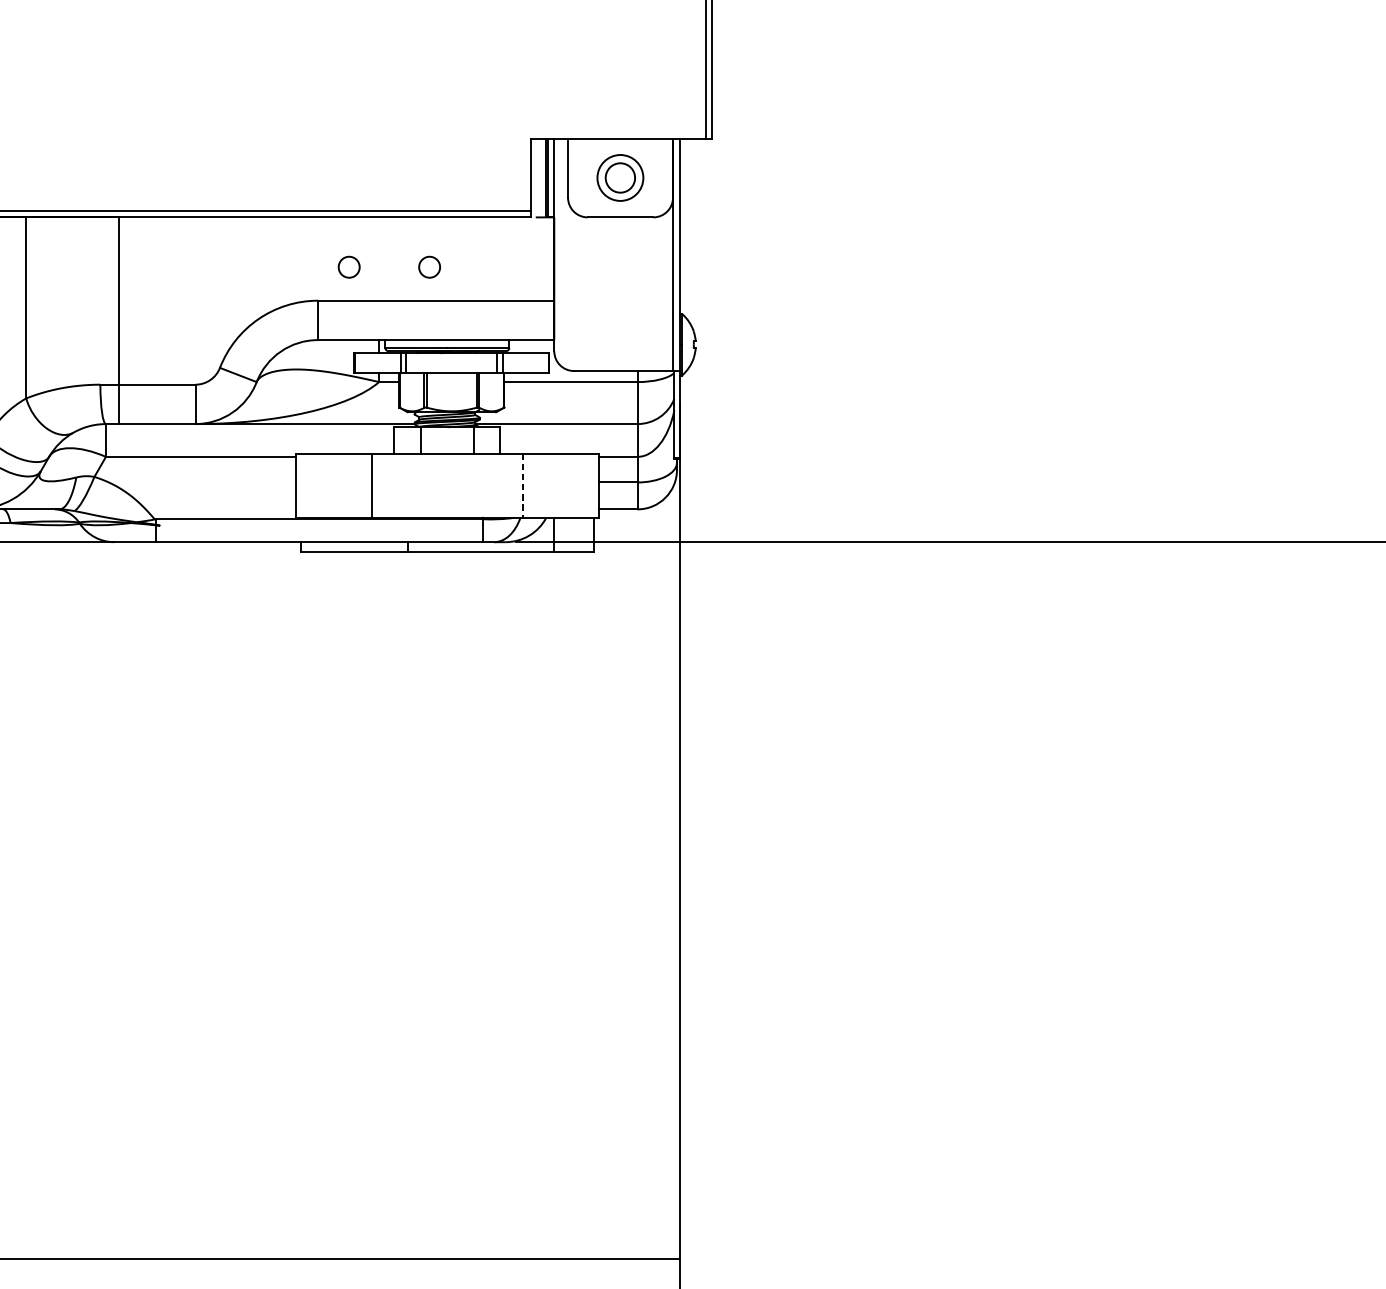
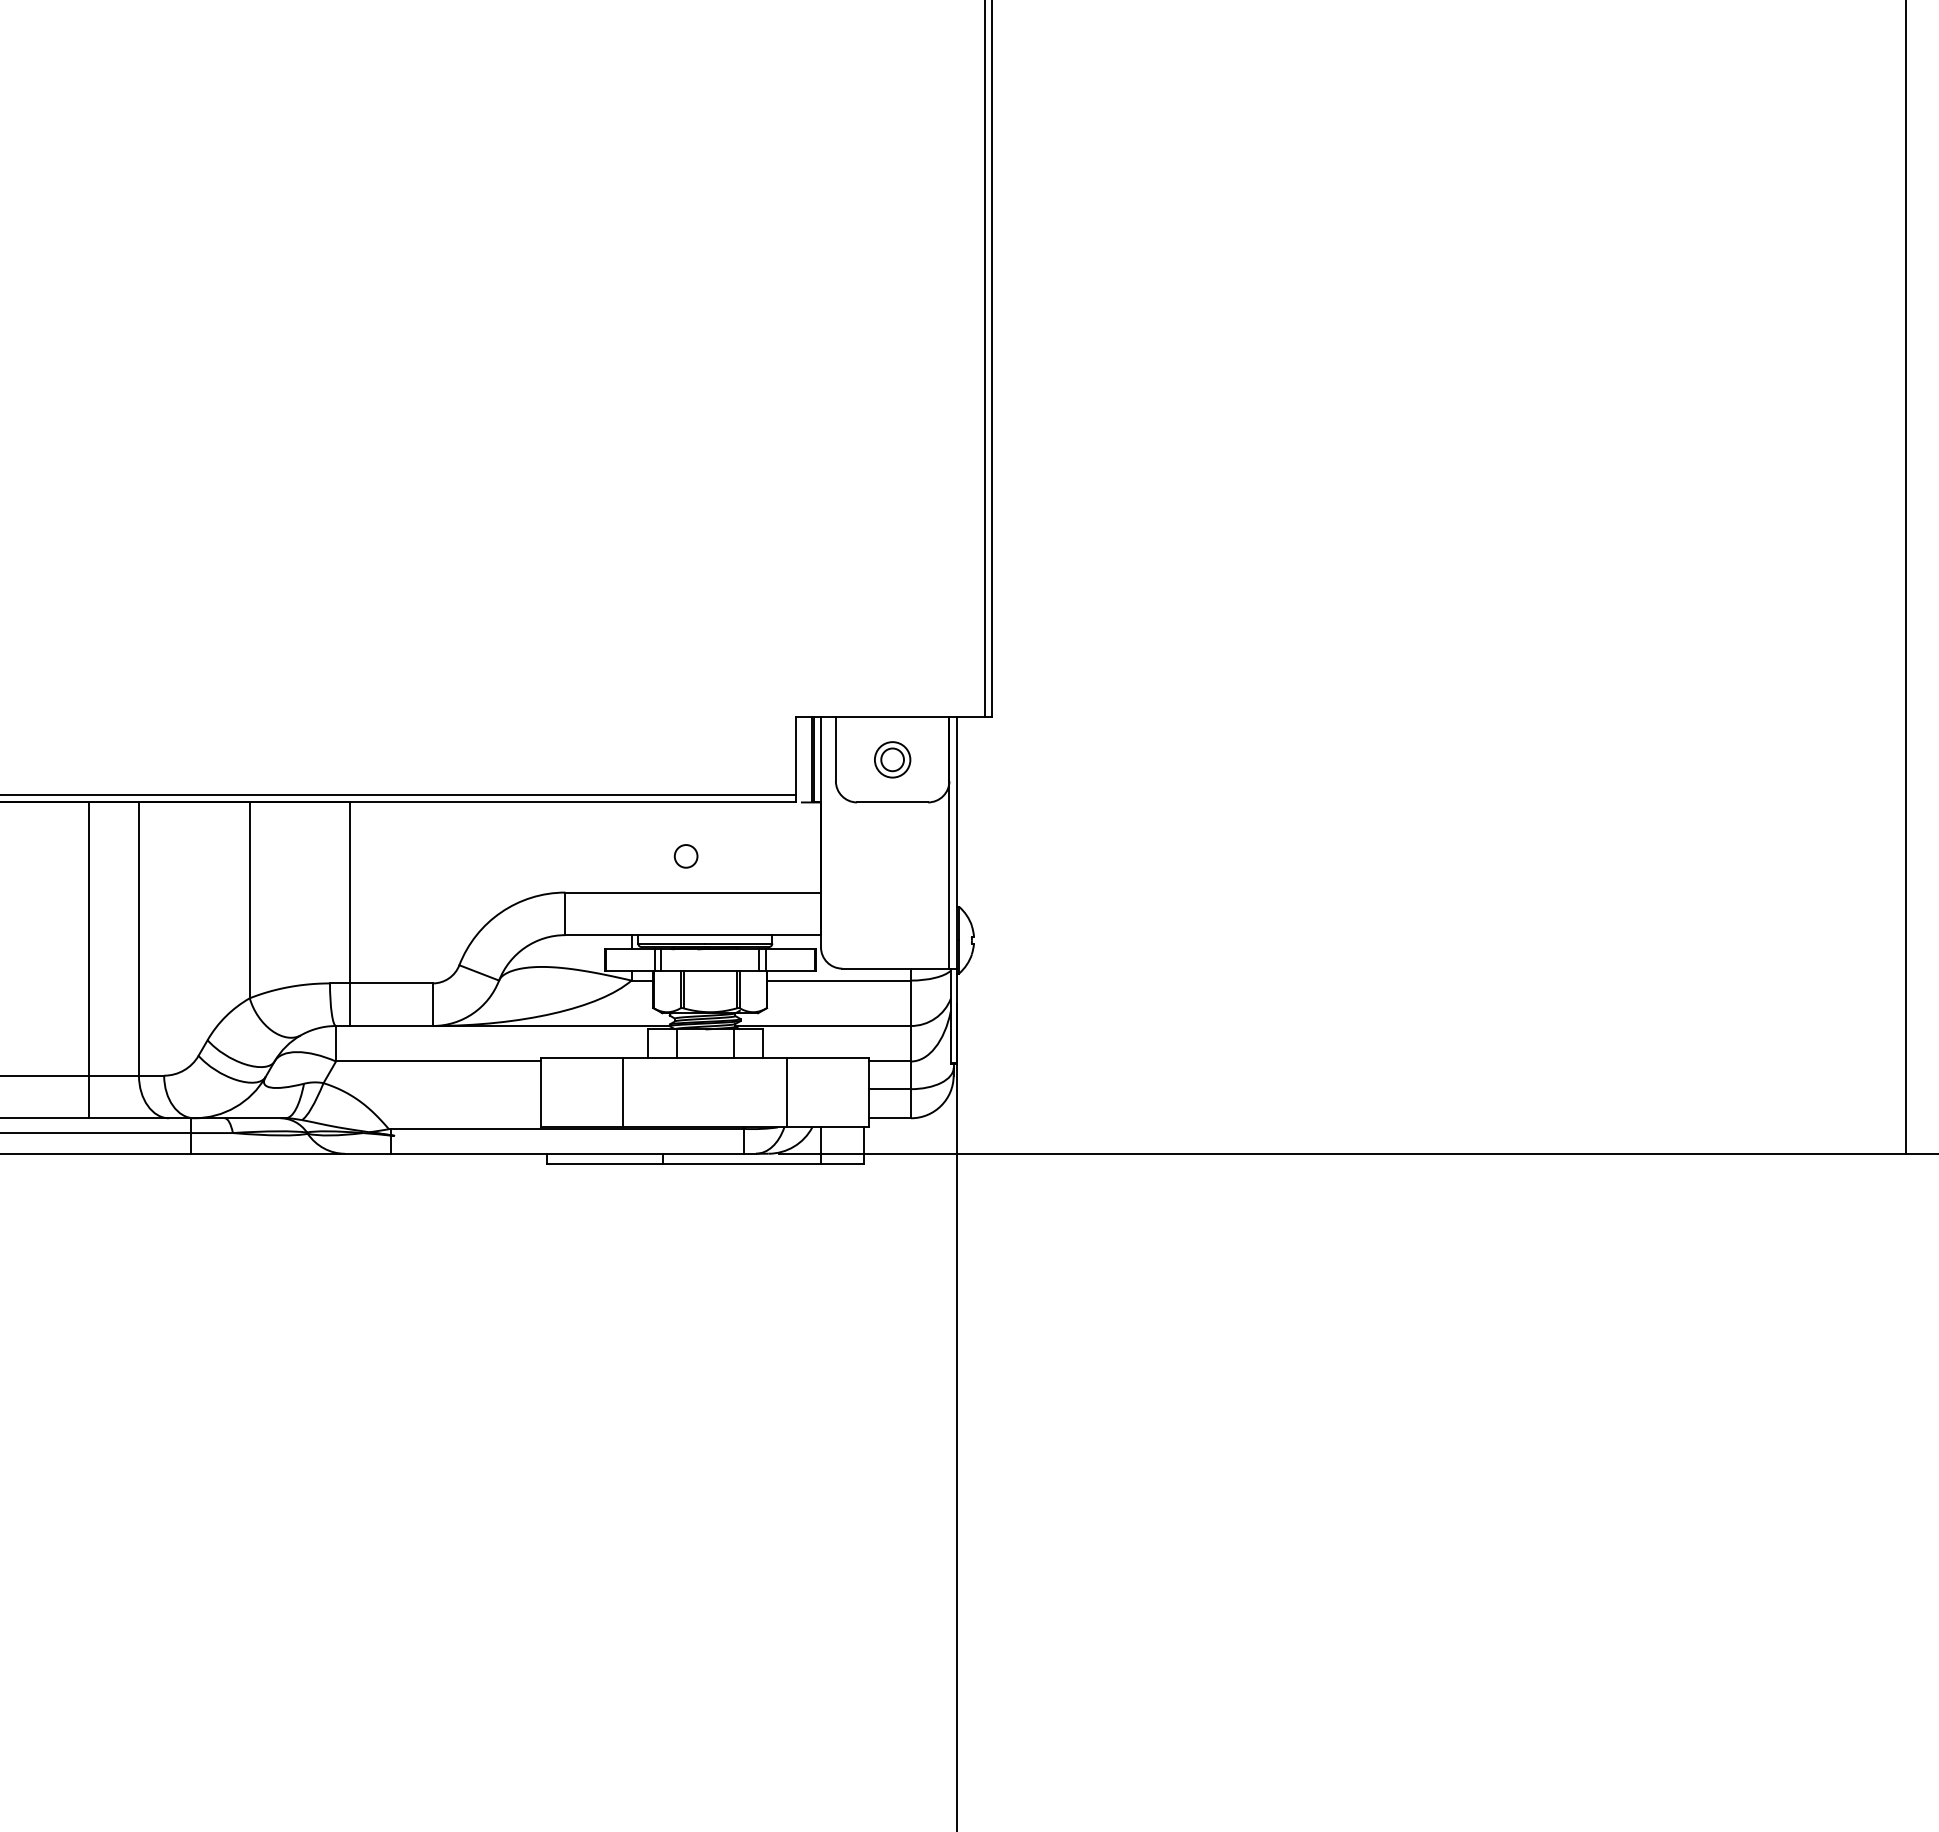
part: (620, 177) -> (892, 759), size x0.71
circle: (348, 267) -> (598, 856), removed
line: (523, 485) -> (787, 1092), dashed -> solid

